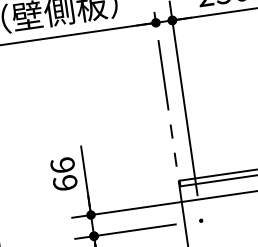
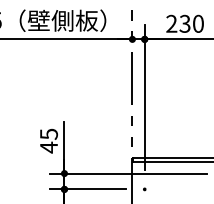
text: (63, 173) -> (48, 140), 66 -> 45

